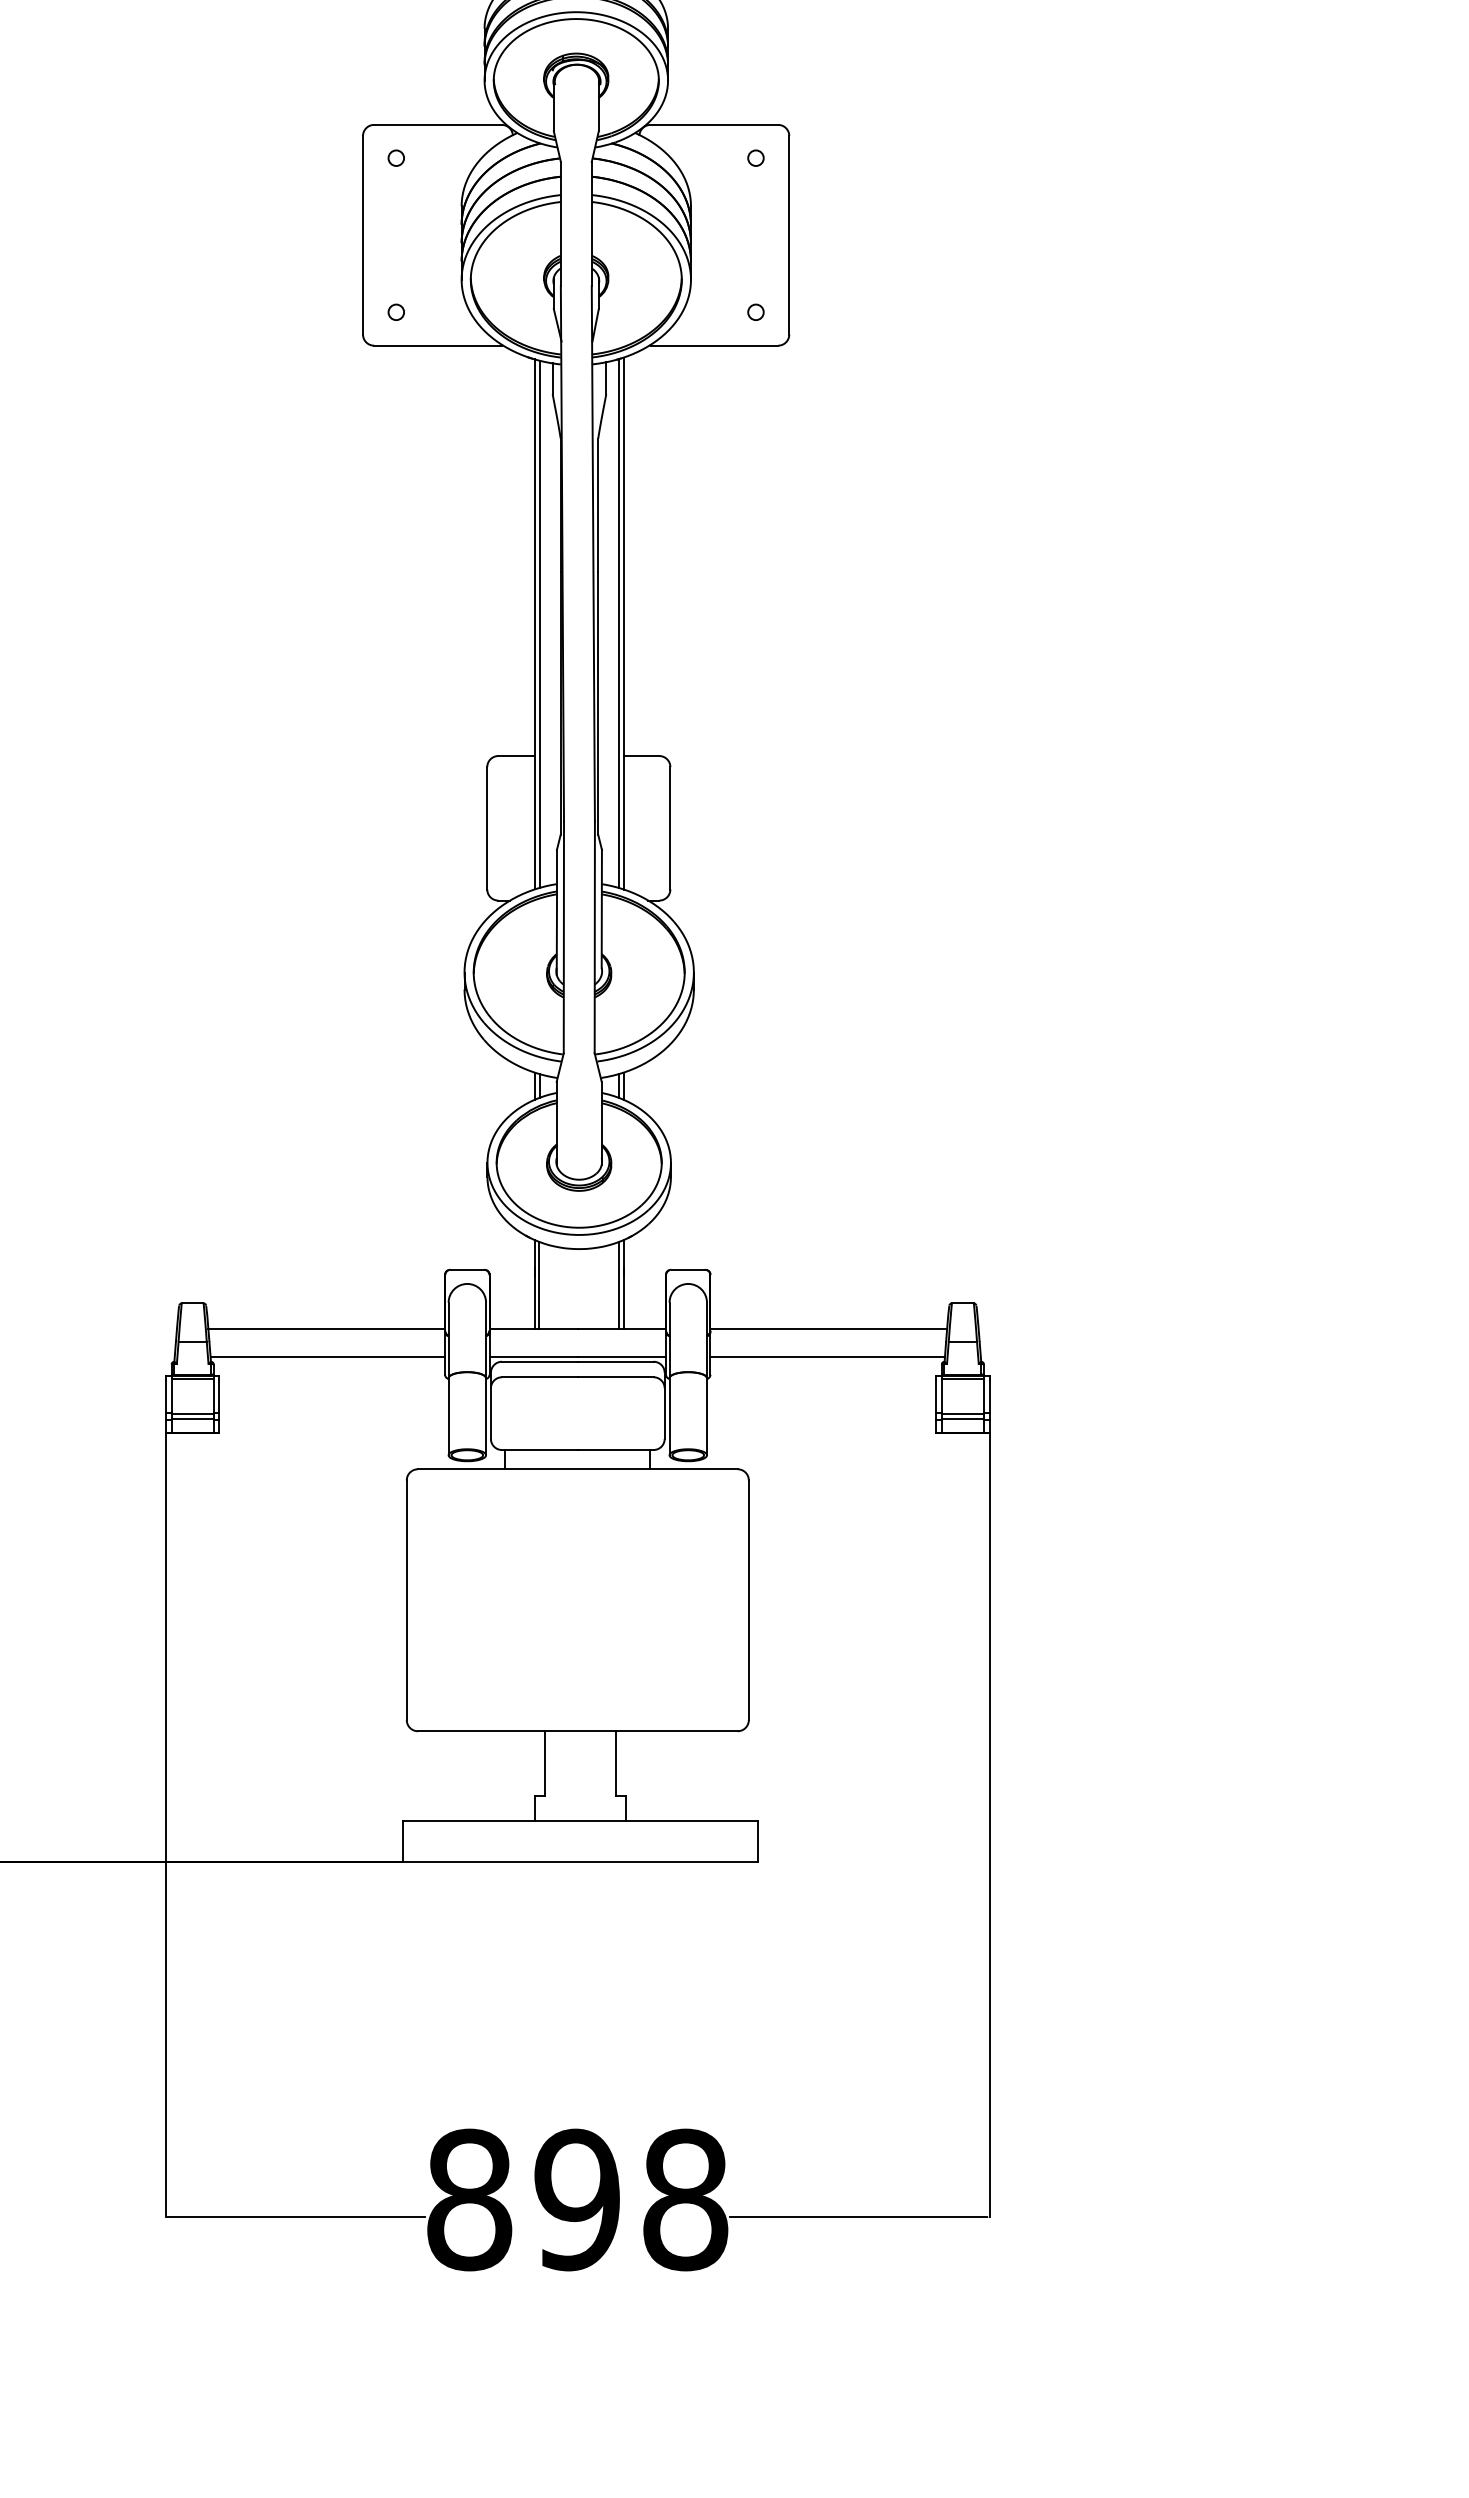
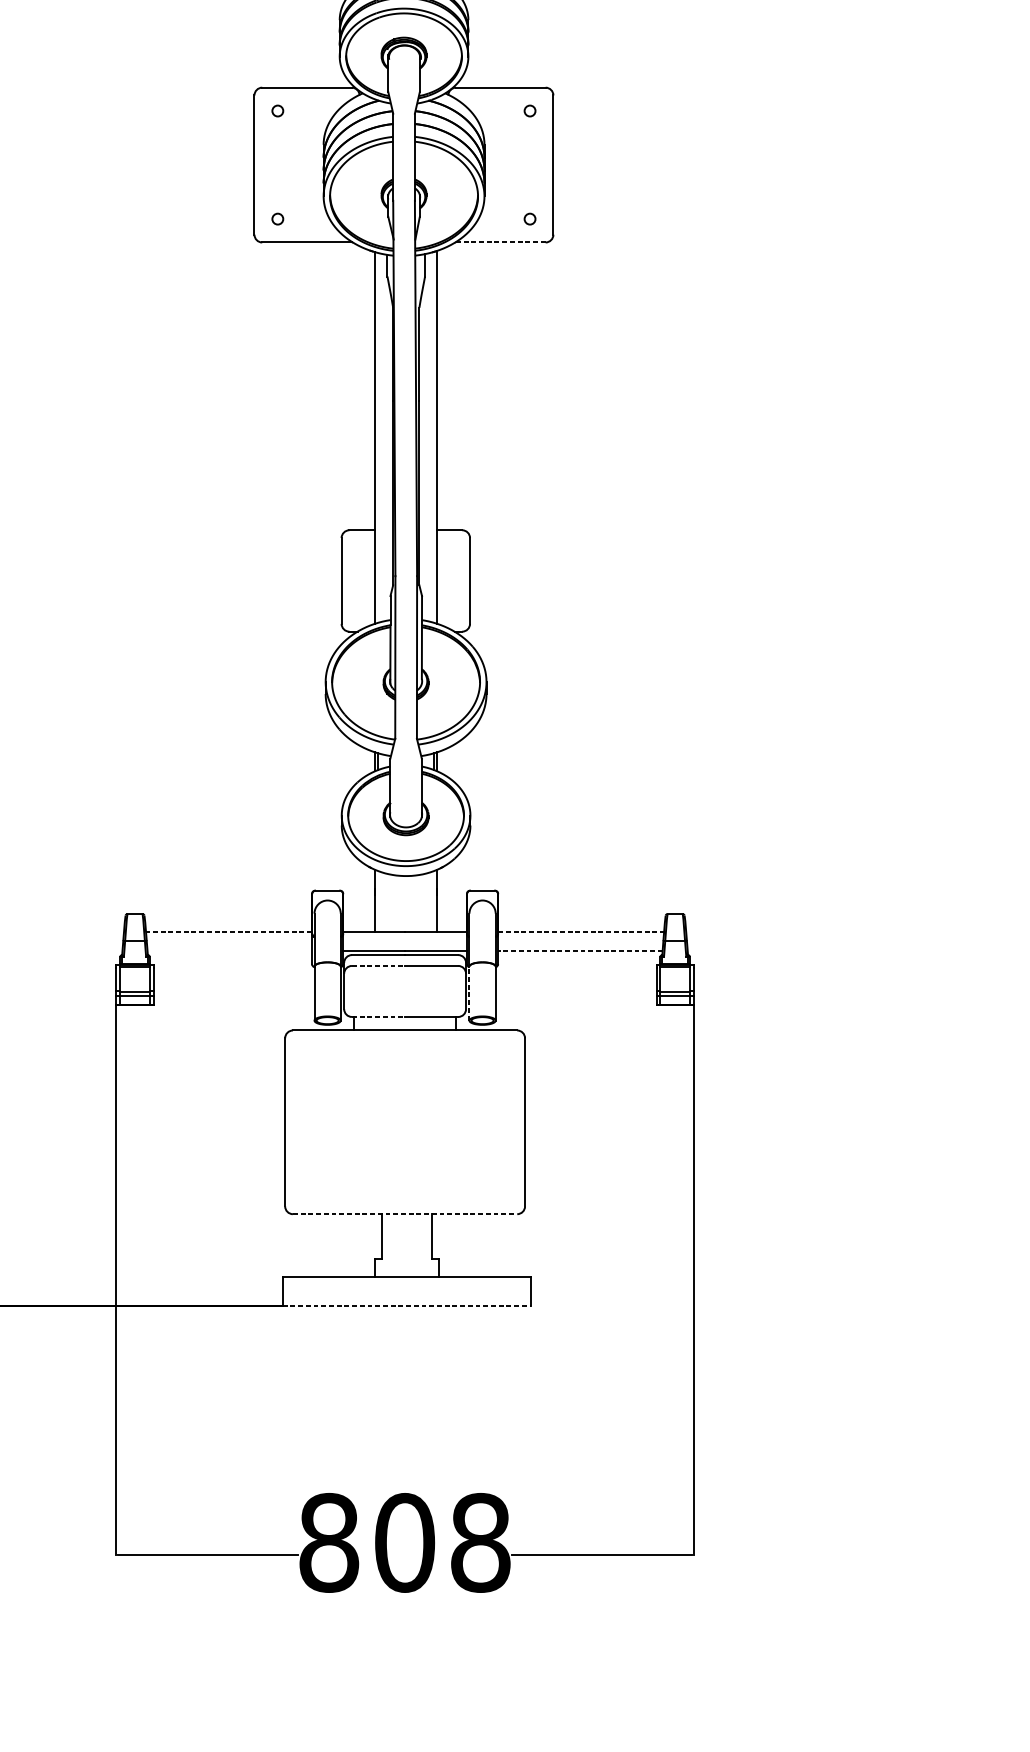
line: (714, 345) -> (500, 242), solid -> dashed
line: (539, 623) -> (378, 437), removed
line: (619, 623) -> (434, 437), removed
line: (619, 1284) -> (434, 900), removed
line: (539, 1285) -> (378, 901), removed
line: (326, 1328) -> (228, 931), solid -> dashed
line: (829, 1328) -> (581, 931), solid -> dashed
line: (327, 1356) -> (229, 951), removed
line: (827, 1356) -> (580, 951), solid -> dashed
line: (539, 1377) -> (378, 966), solid -> dashed
line: (669, 1416) -> (469, 993), solid -> dashed
line: (539, 1450) -> (378, 1017), solid -> dashed
line: (577, 1731) -> (404, 1214), solid -> dashed
line: (581, 1861) -> (407, 1305), solid -> dashed
text: (577, 2199) -> (404, 1542), 898 -> 808

